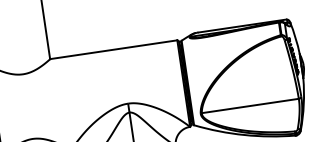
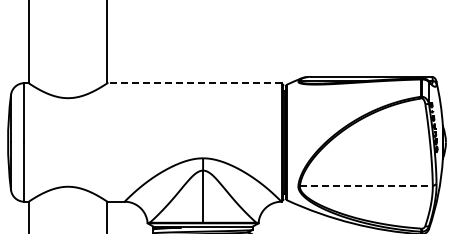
line: (113, 50) -> (193, 83), solid -> dashed
line: (250, 105) -> (366, 185), solid -> dashed

